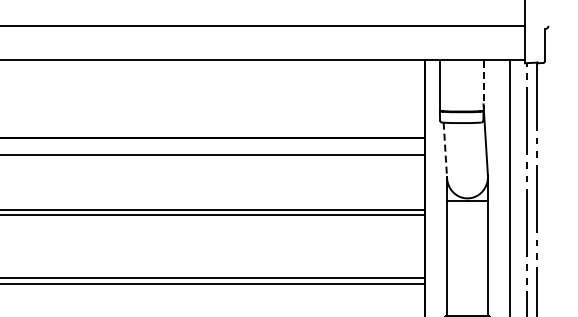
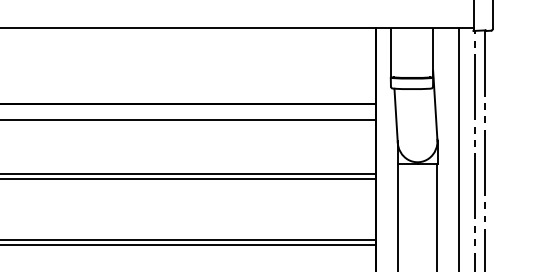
line: (483, 86) -> (433, 53), dashed -> solid
line: (445, 150) -> (396, 115), dashed -> solid

